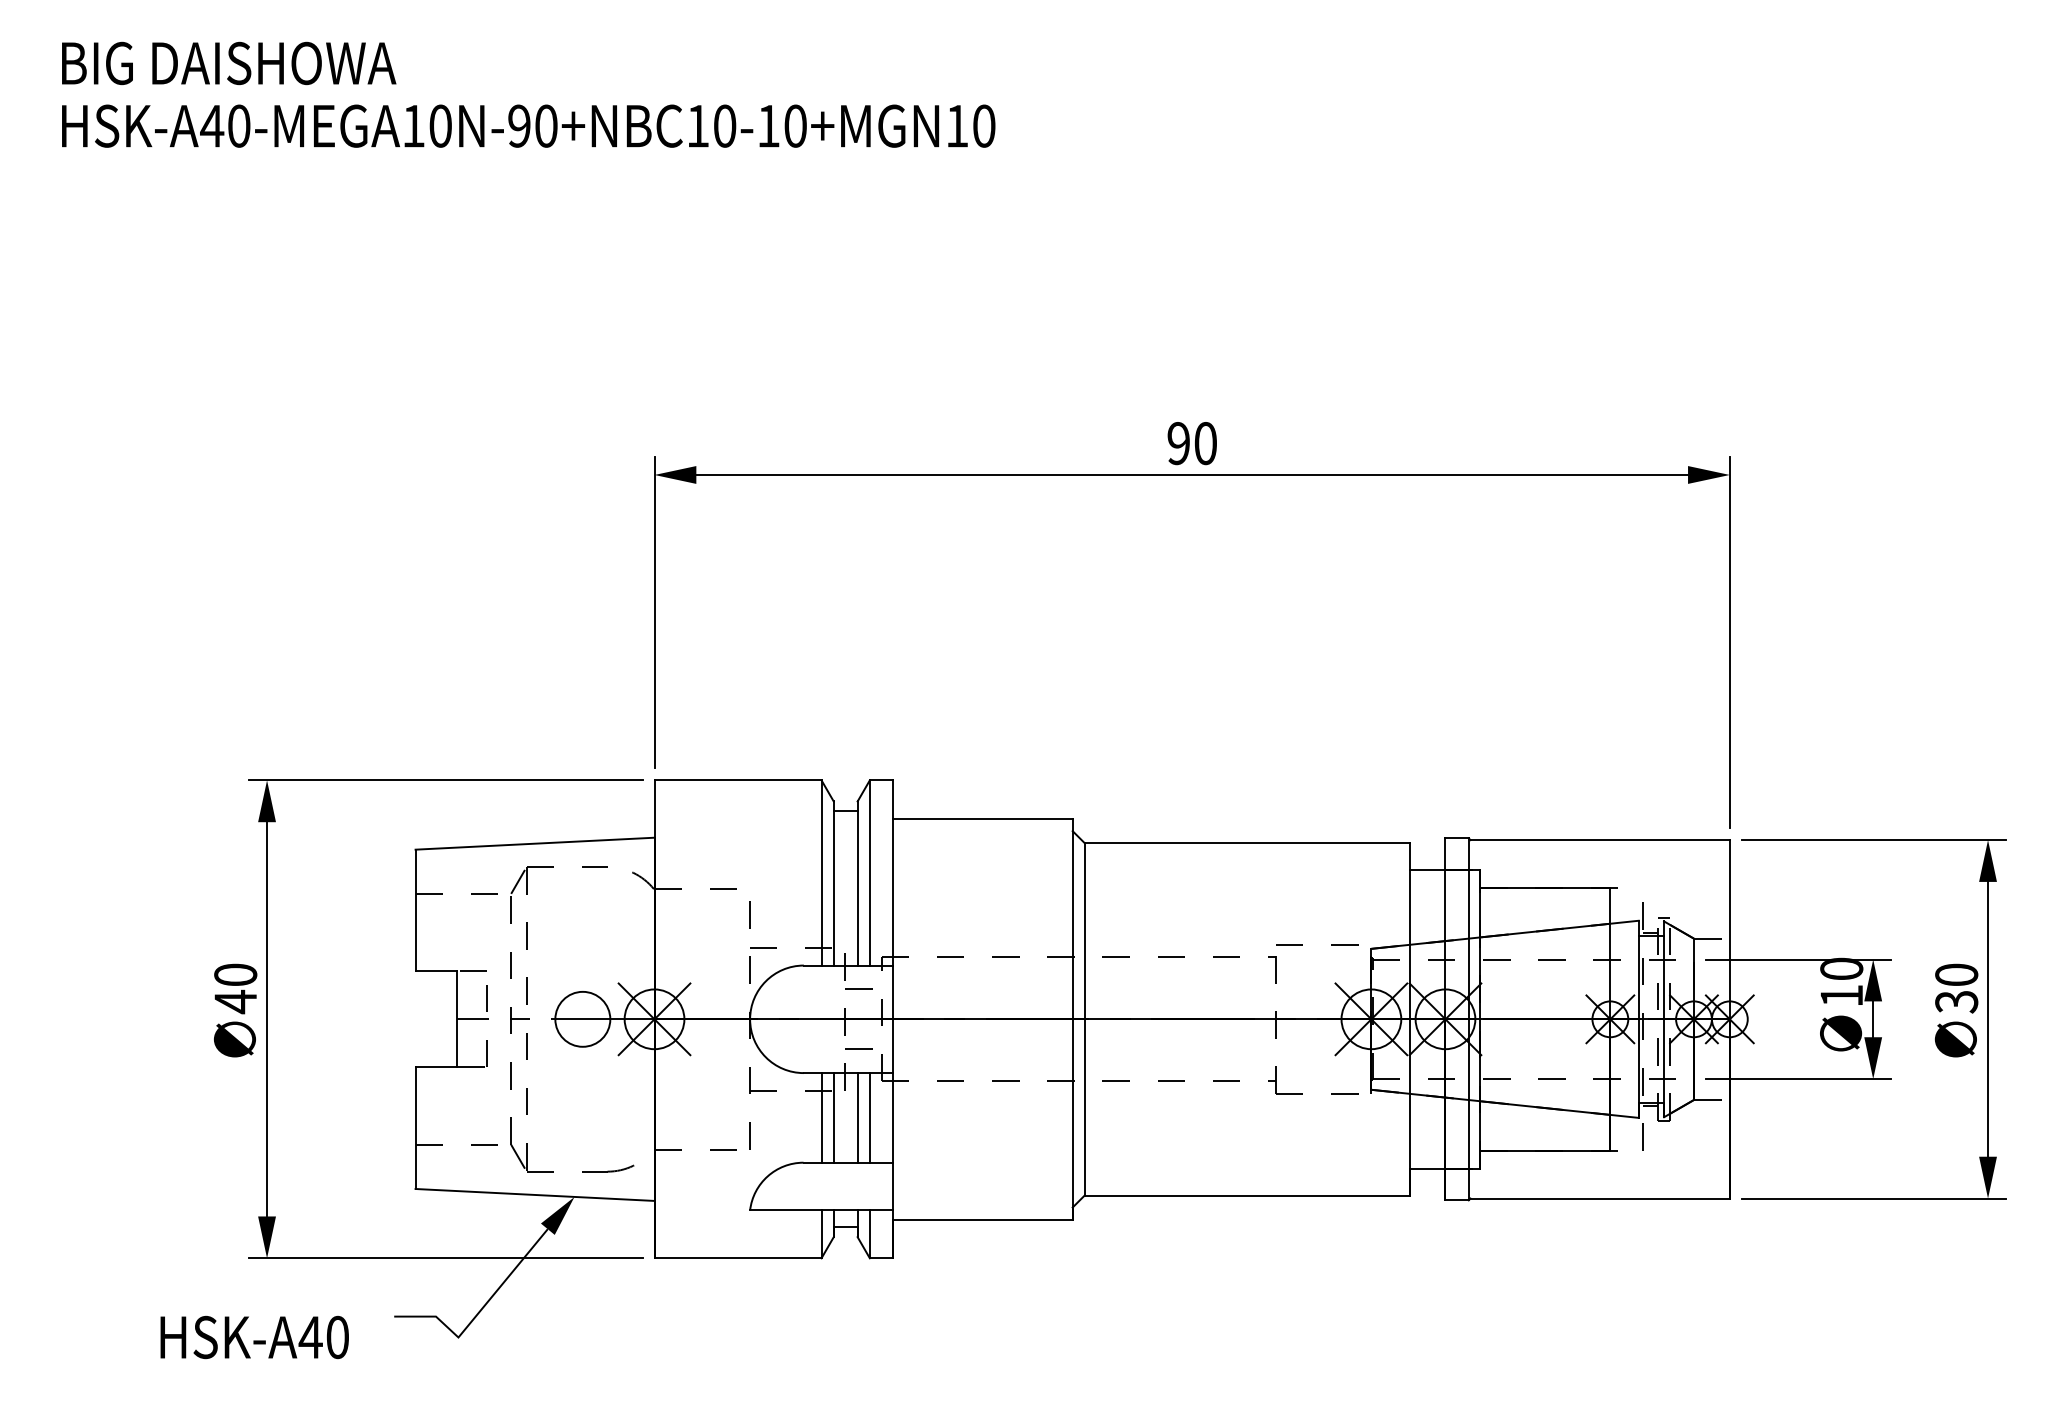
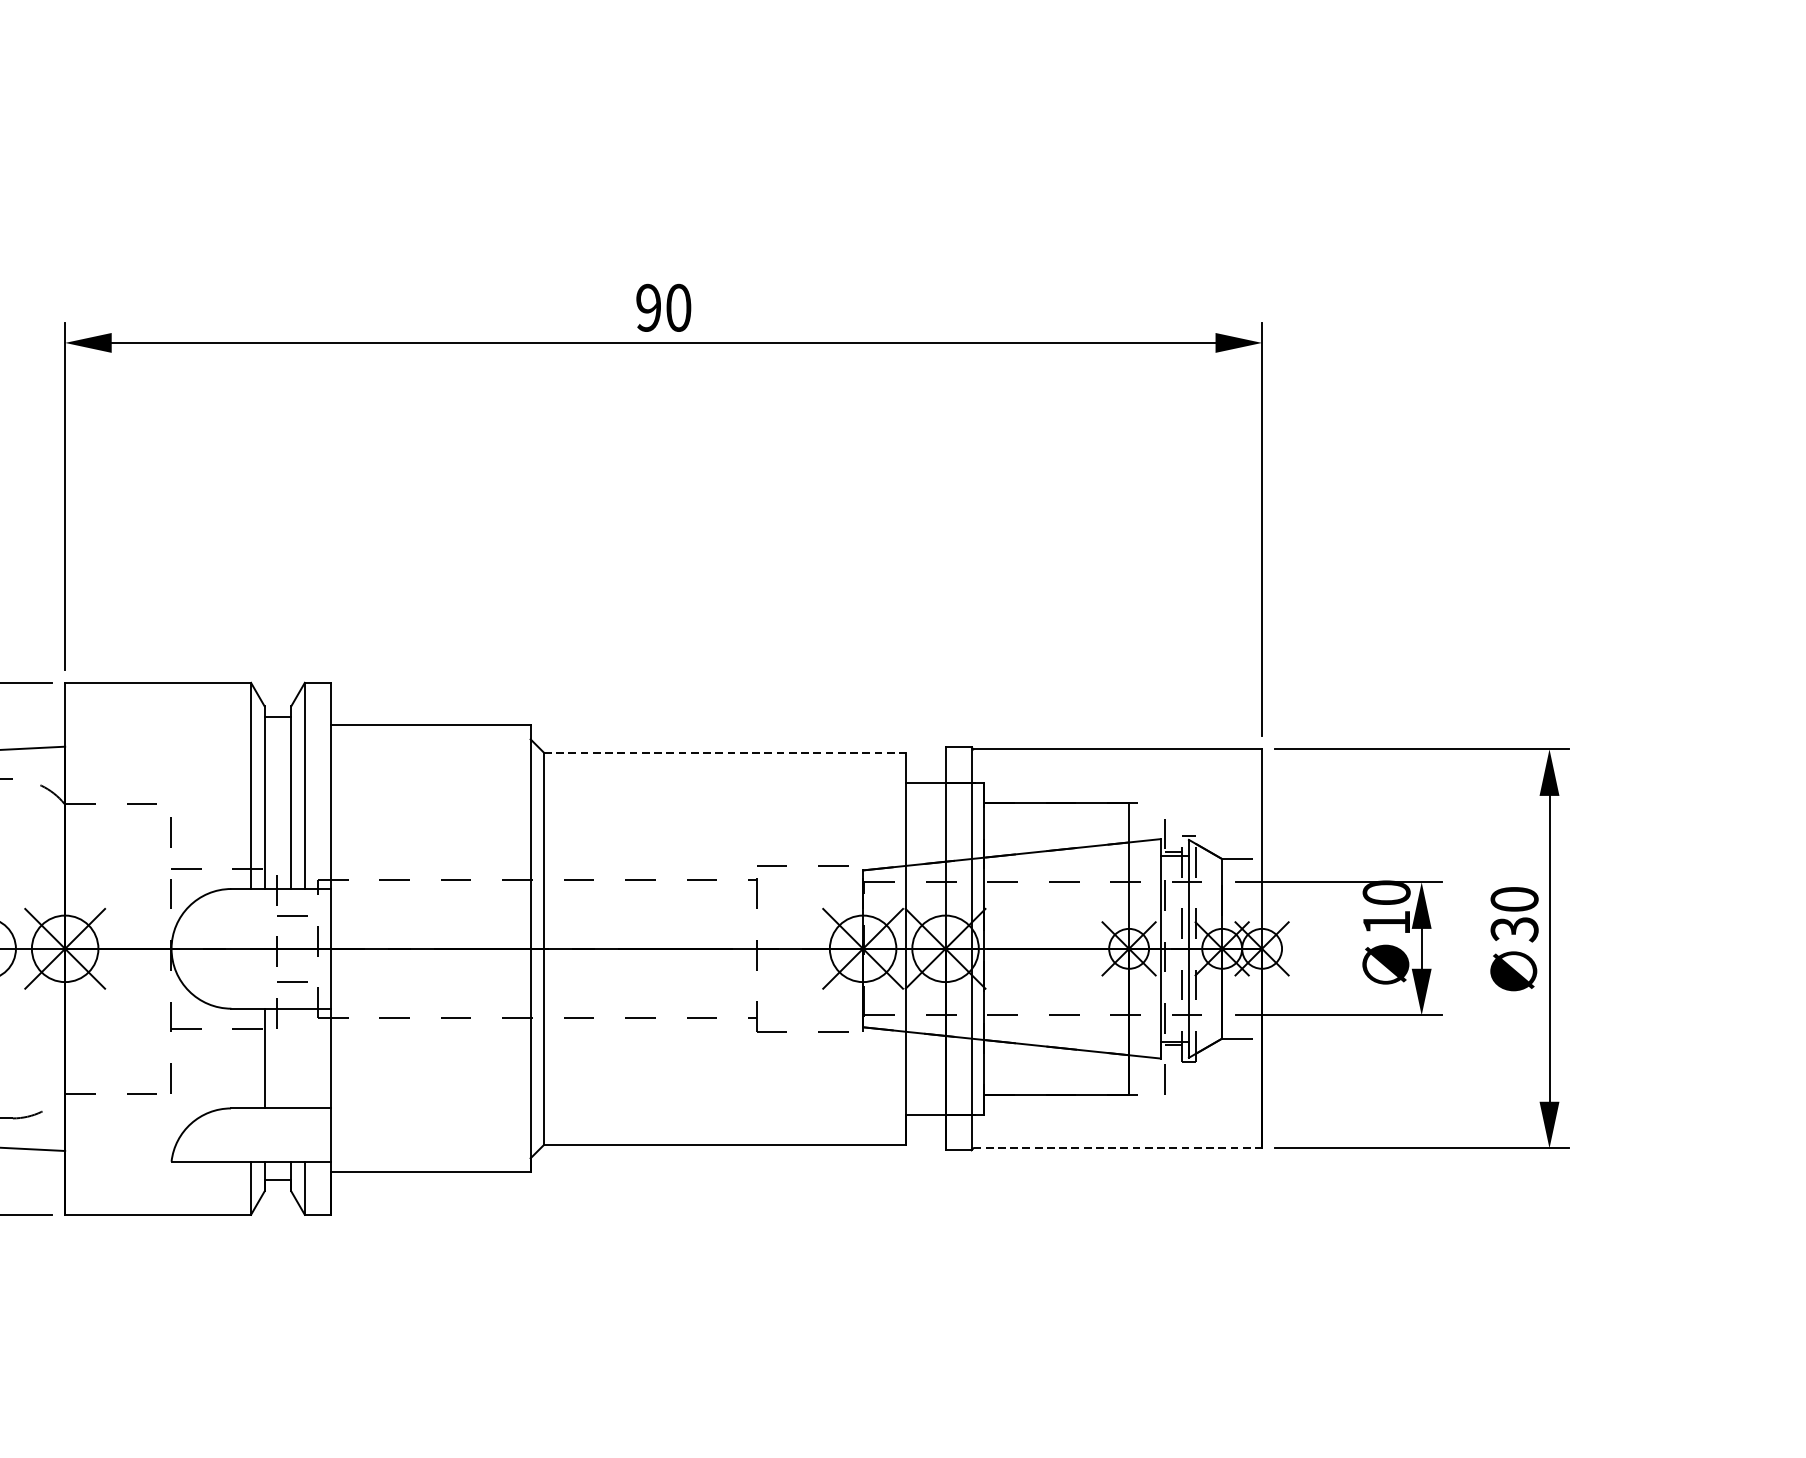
line: (1247, 843) -> (725, 753), solid -> dashed
line: (821, 1117) -> (251, 1058), removed
line: (857, 1117) -> (291, 1058), removed
line: (869, 1117) -> (304, 1058), removed
line: (1600, 1198) -> (1118, 1148), solid -> dashed

